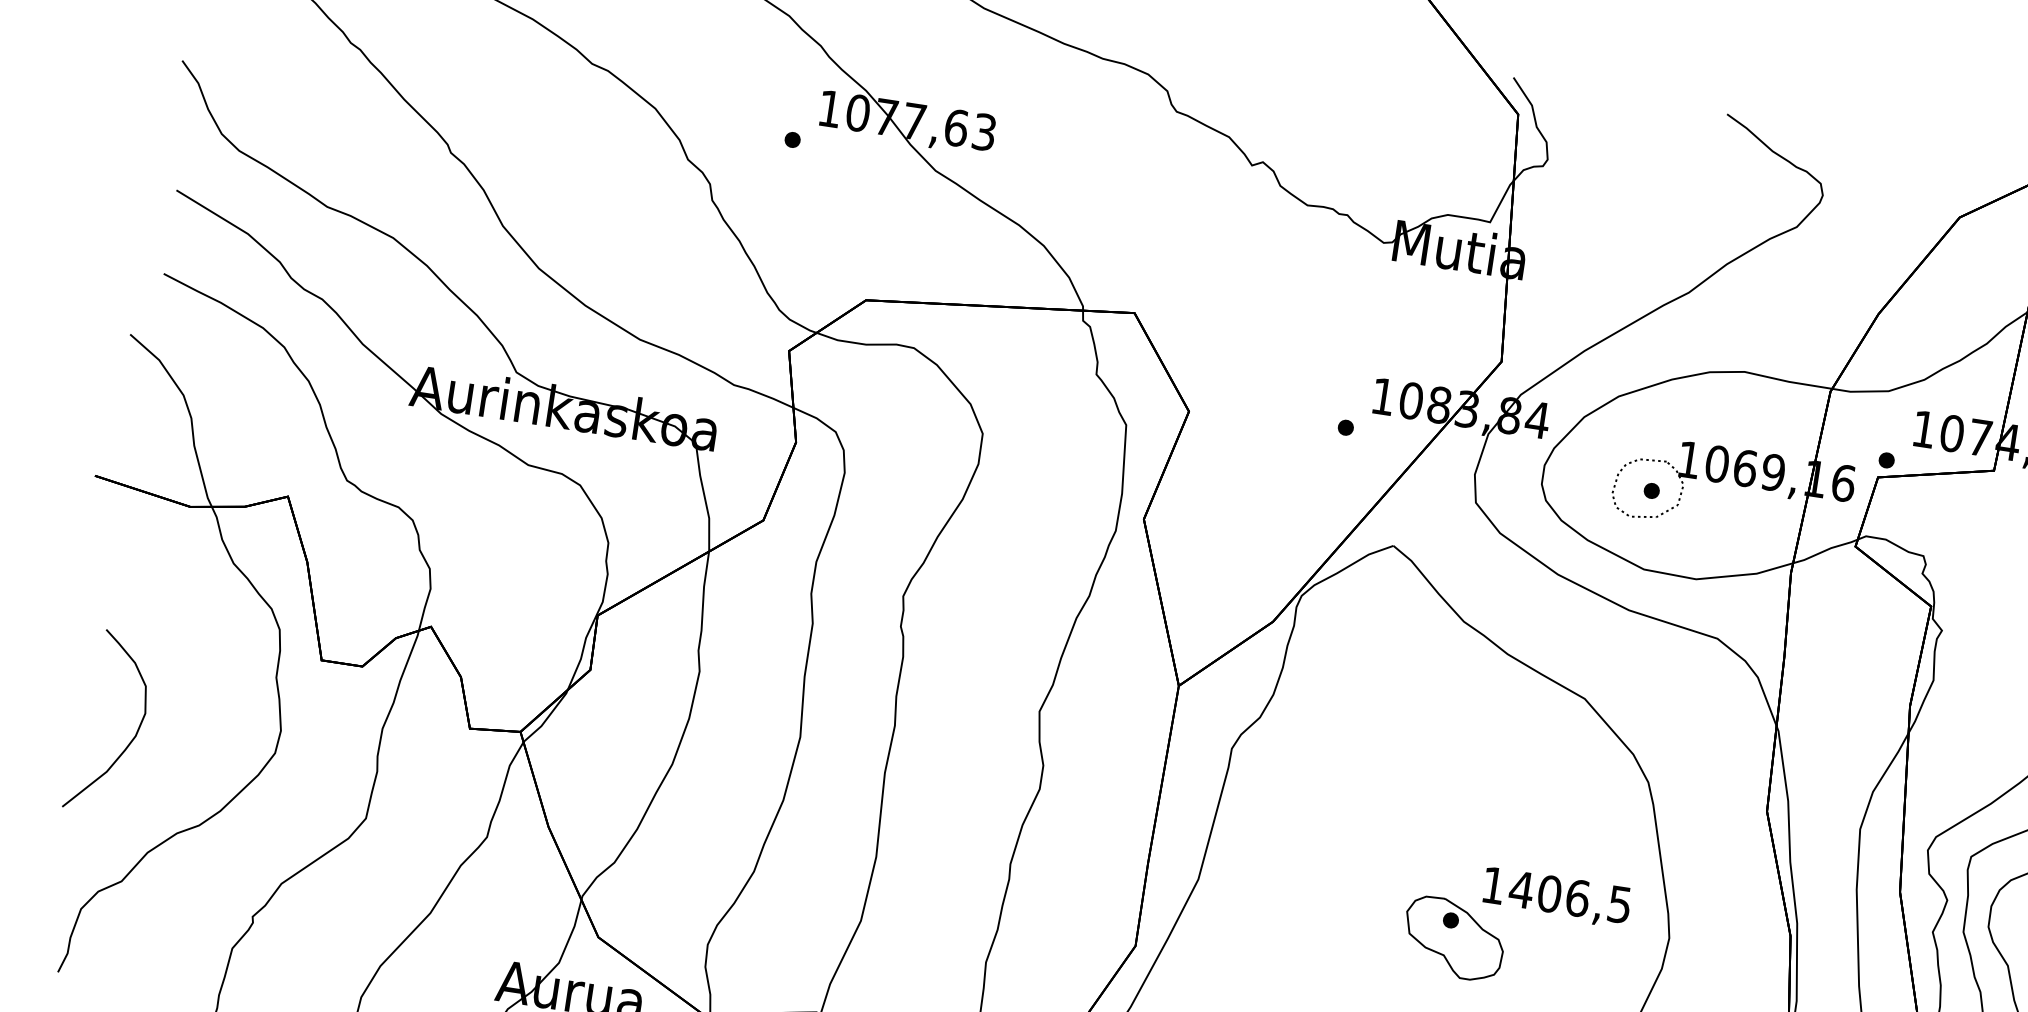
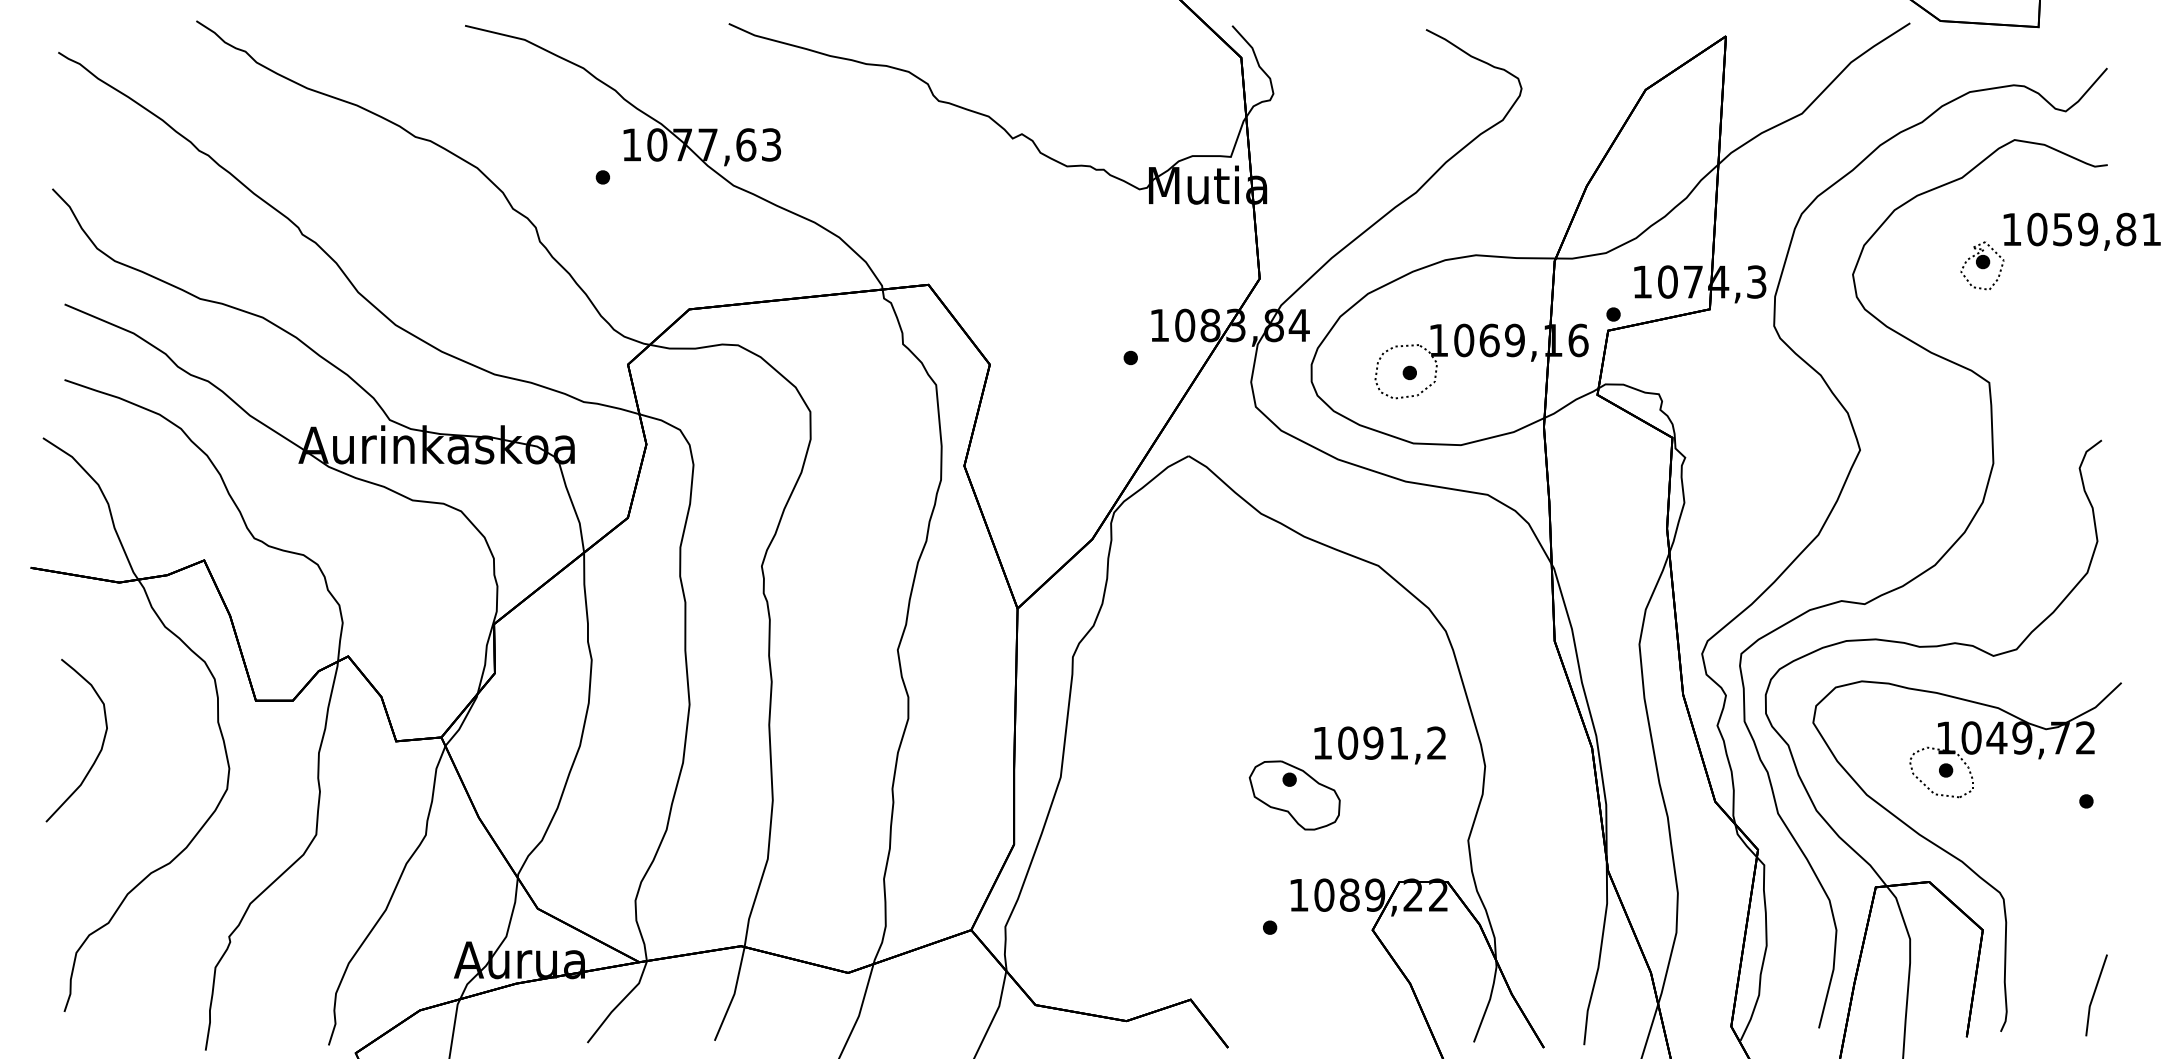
curve: (130, 740) -> (97, 754), moved
text: (1569, 896) -> (1391, 742), 1406,5 -> 1091,2

